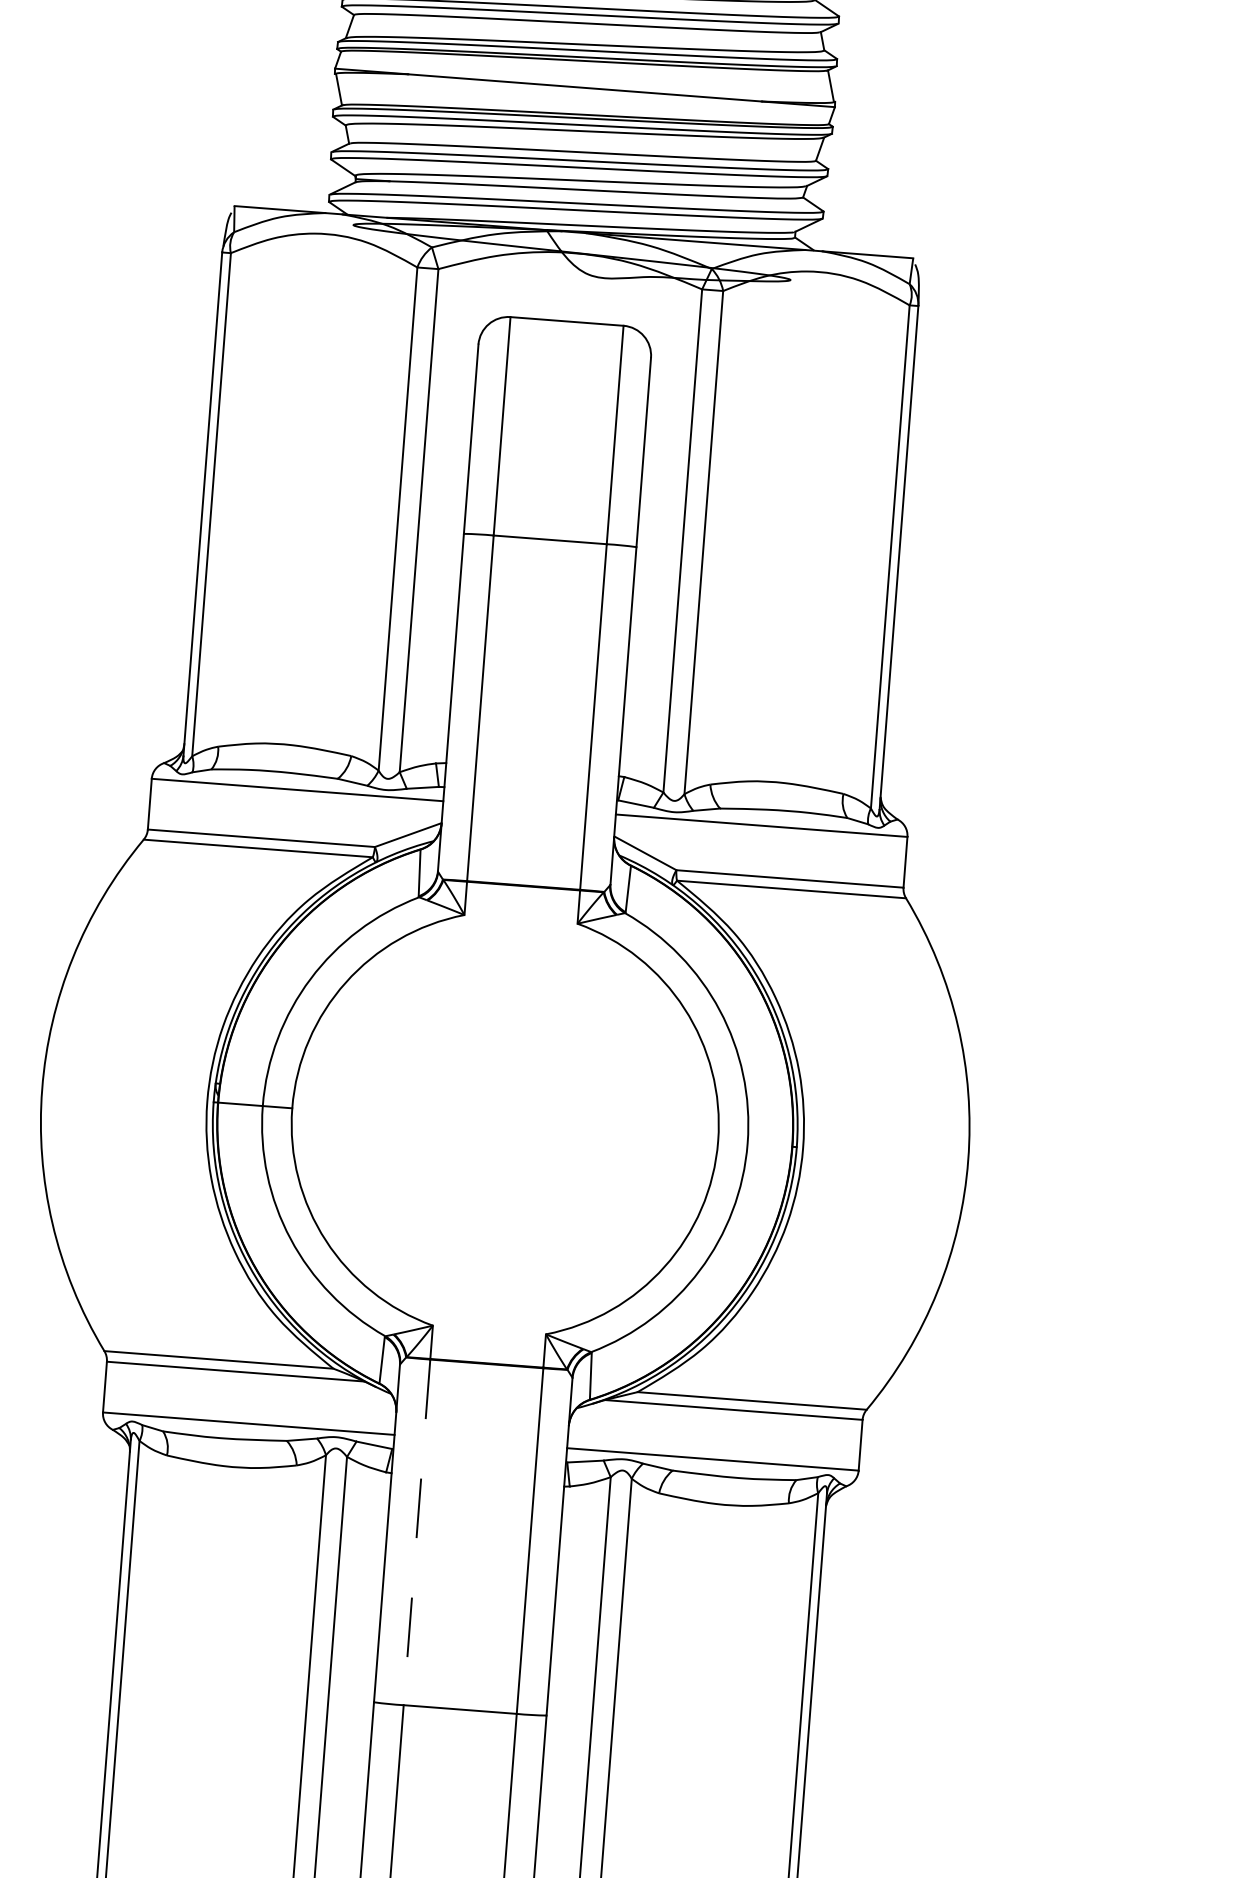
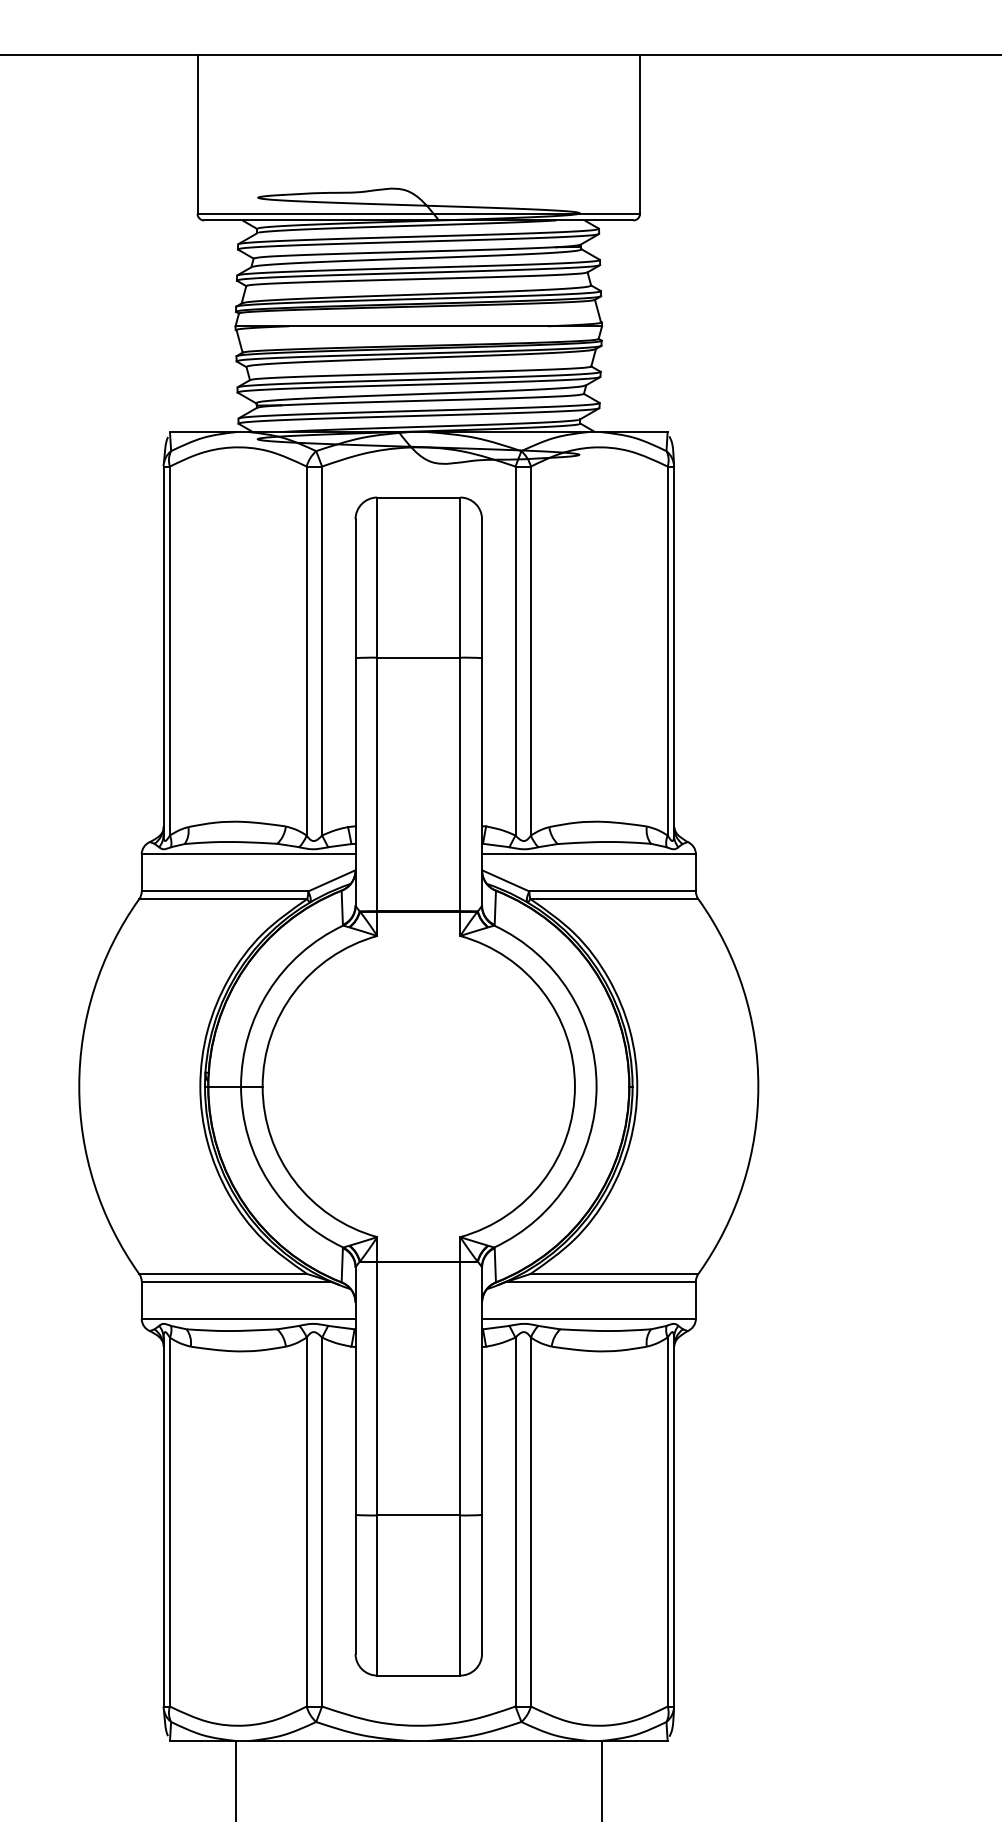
line: (417, 1532) -> (377, 1388), dashed -> solid

